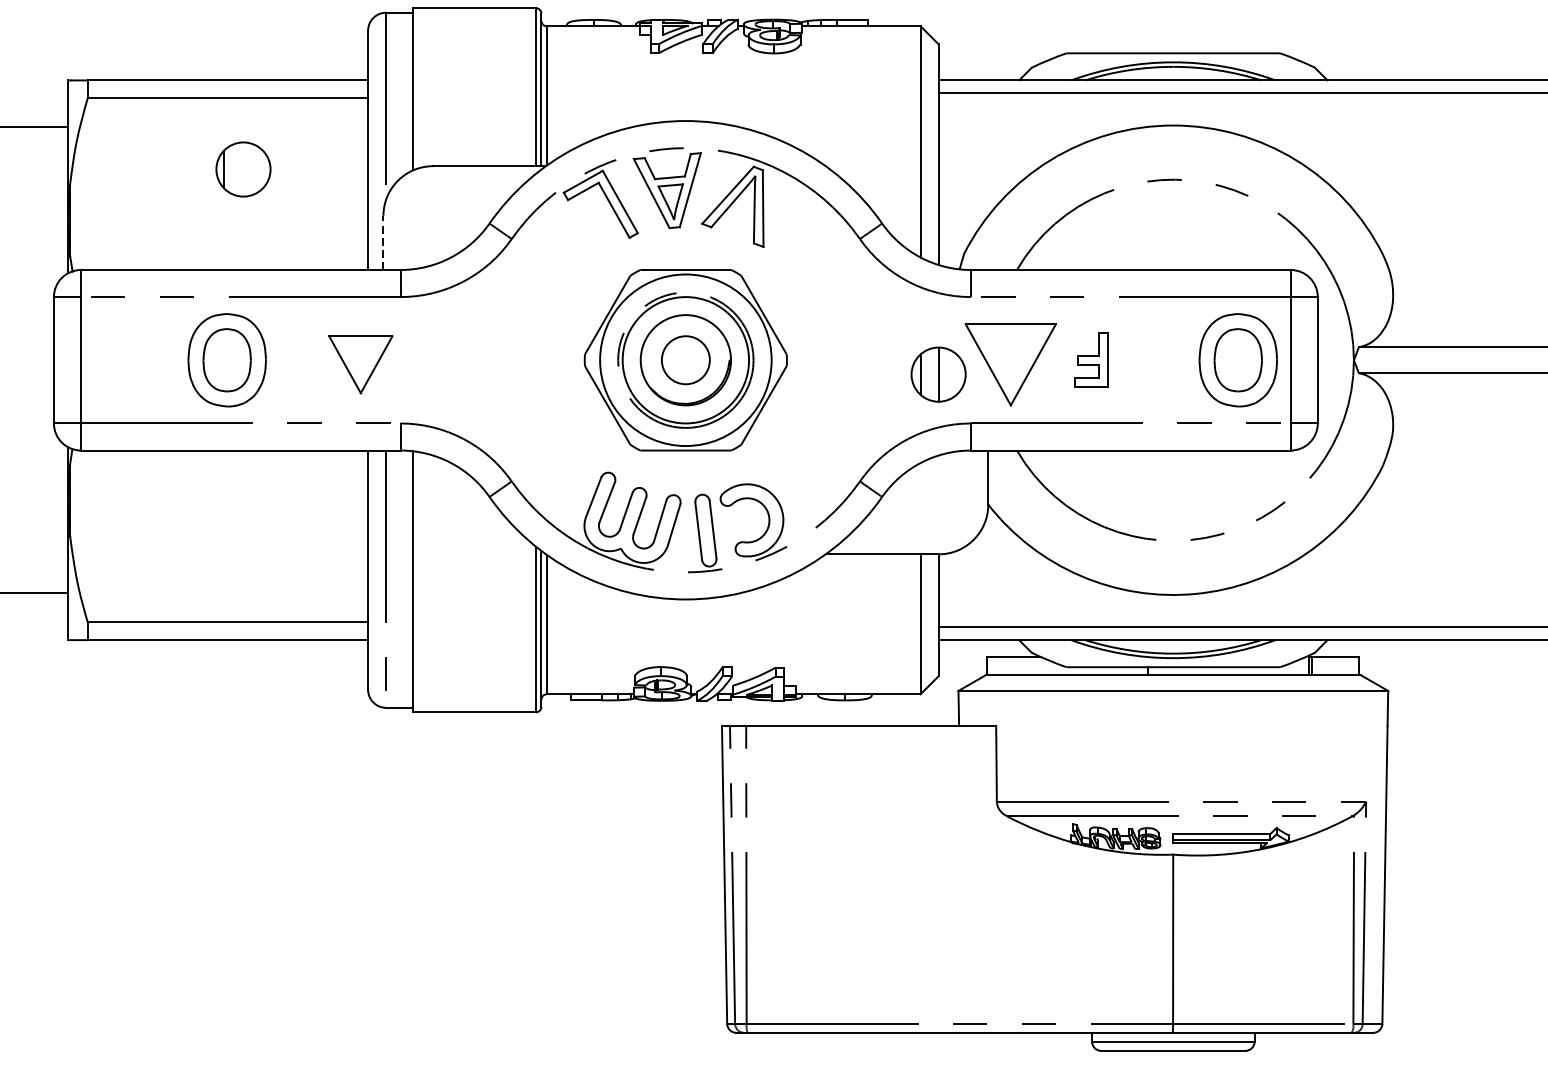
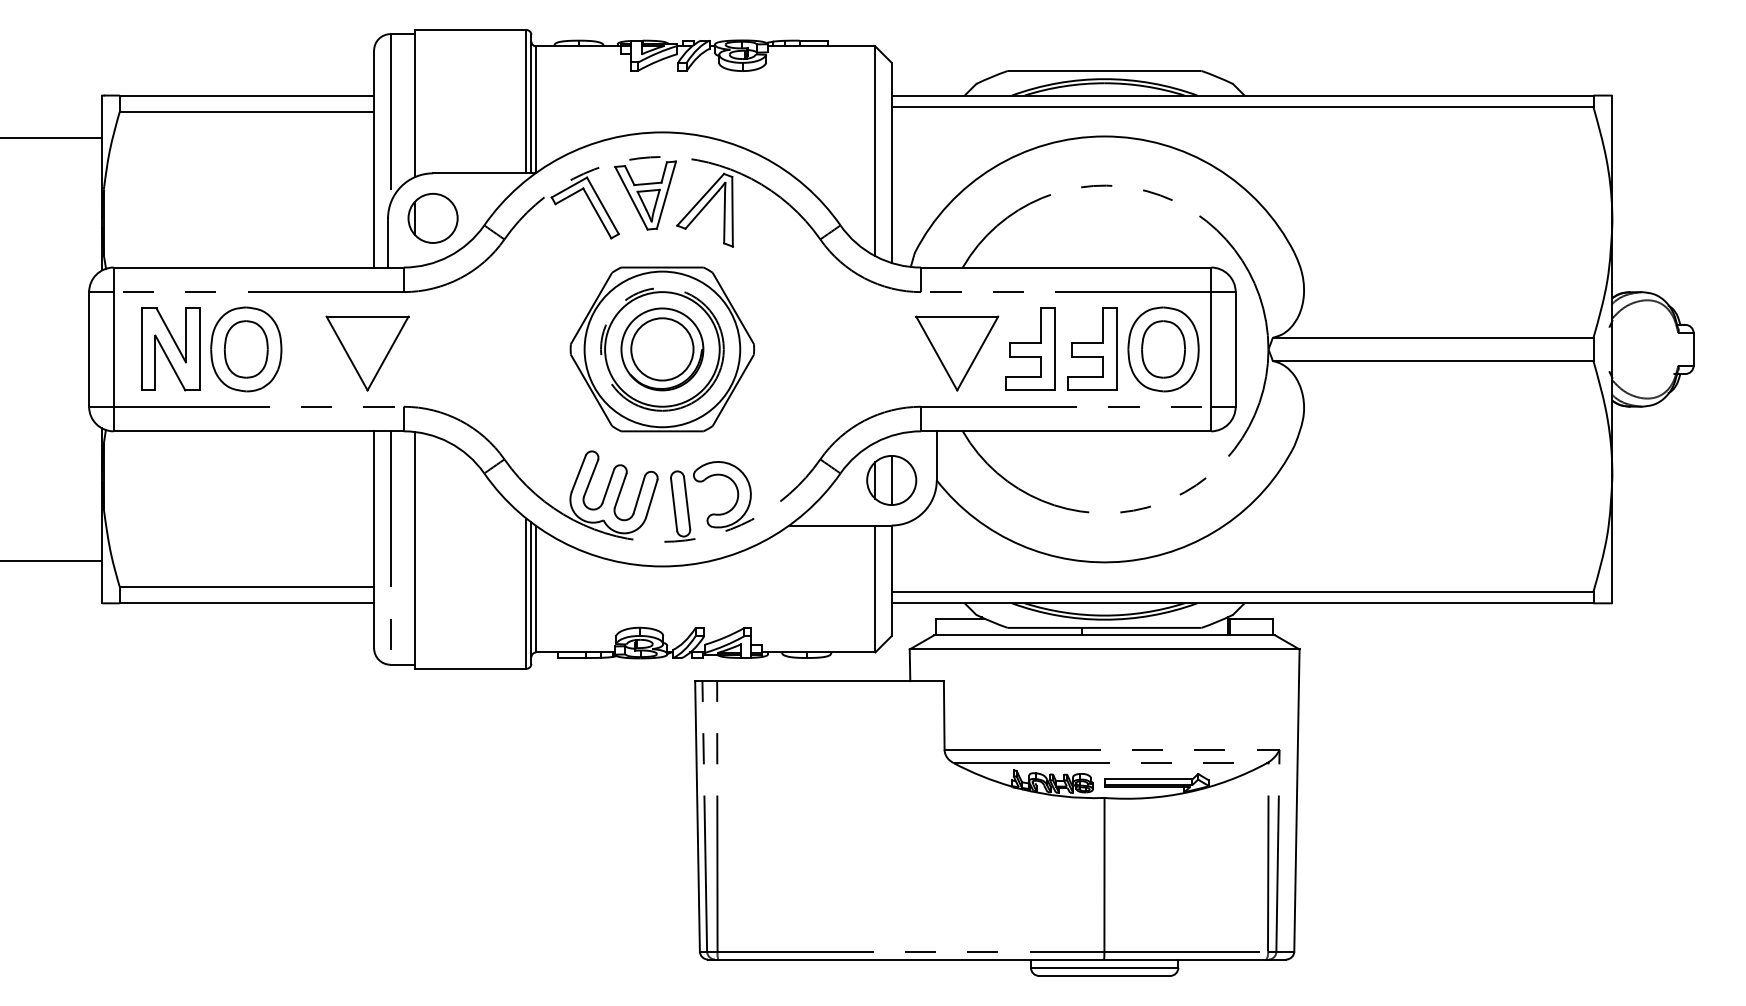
part: (242, 169) -> (432, 218), moved
line: (383, 242) -> (388, 242), dashed -> solid
part: (1091, 359) -> (1030, 348), size x1.67
part: (1159, 359) -> (1092, 348), added
part: (143, 360) -> (170, 349), added
circle: (685, 360) -> (662, 349), size x1.43
part: (360, 364) -> (367, 353), size x1.43
part: (938, 374) -> (891, 480), moved

